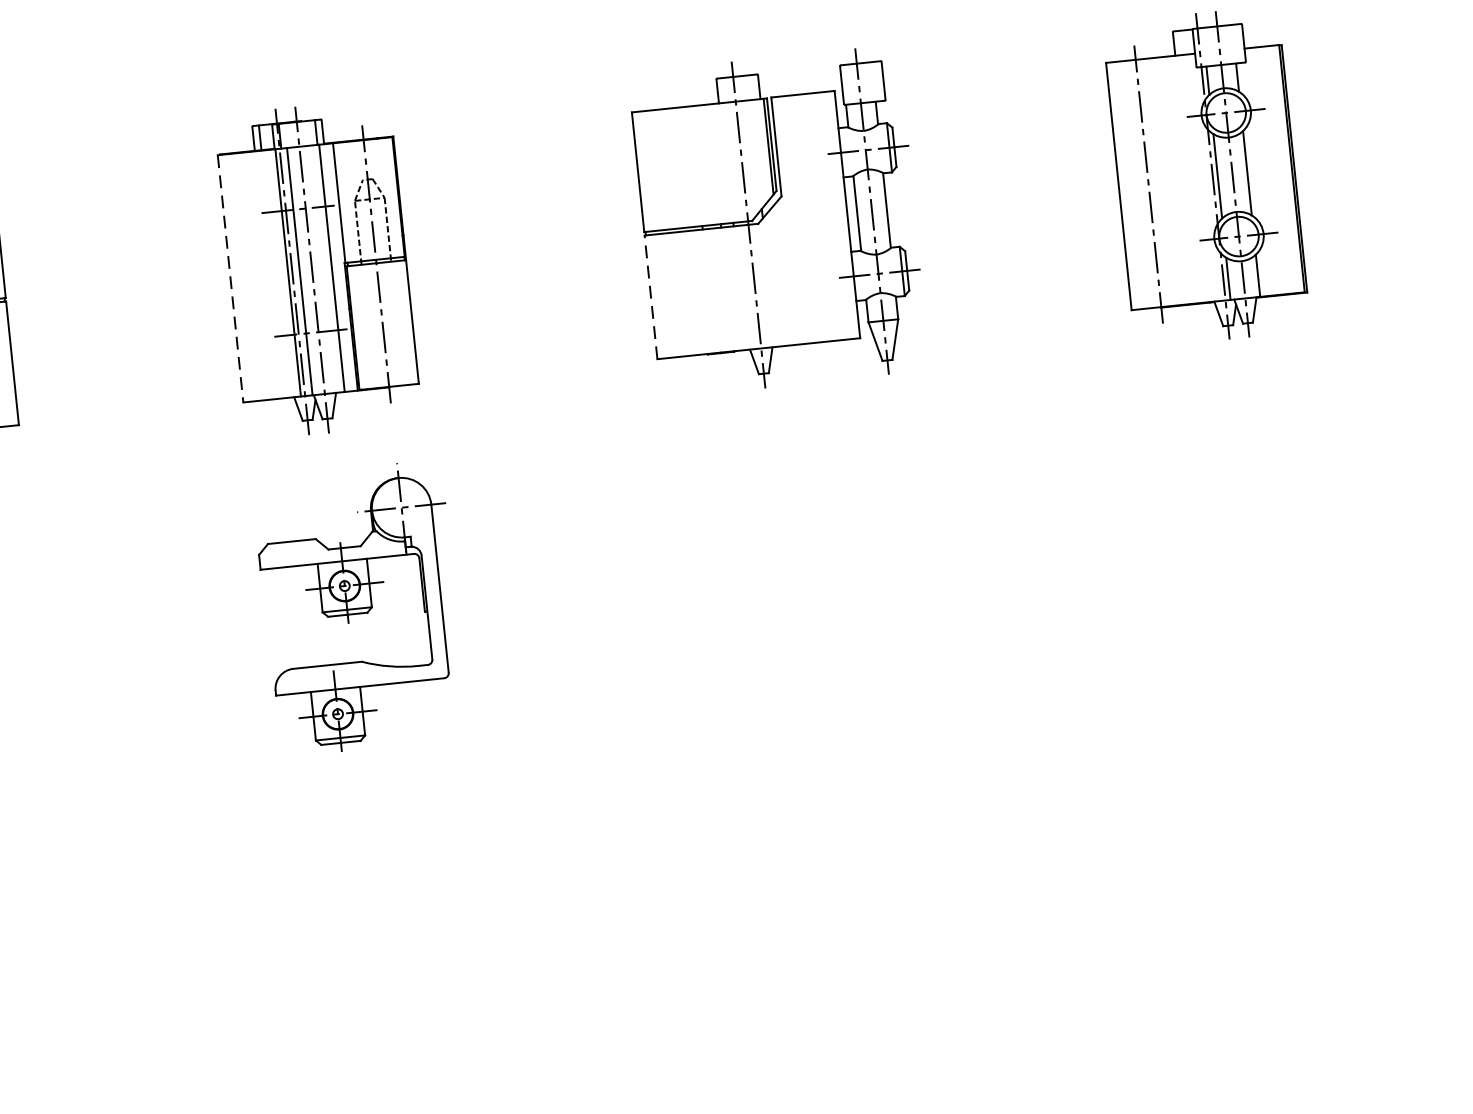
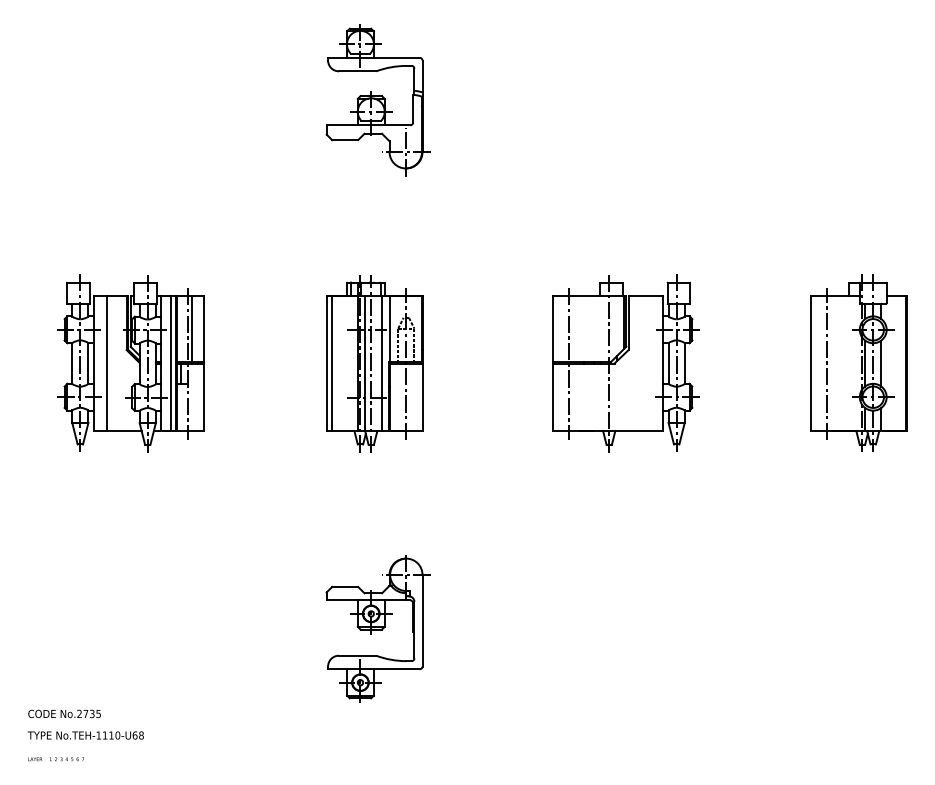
line: (673, 232) -> (568, 363), added
line: (241, 277) -> (332, 363), added
line: (230, 280) -> (326, 364), dashed -> solid
line: (650, 297) -> (552, 397), dashed -> solid
part: (358, 611) -> (377, 628), moved

